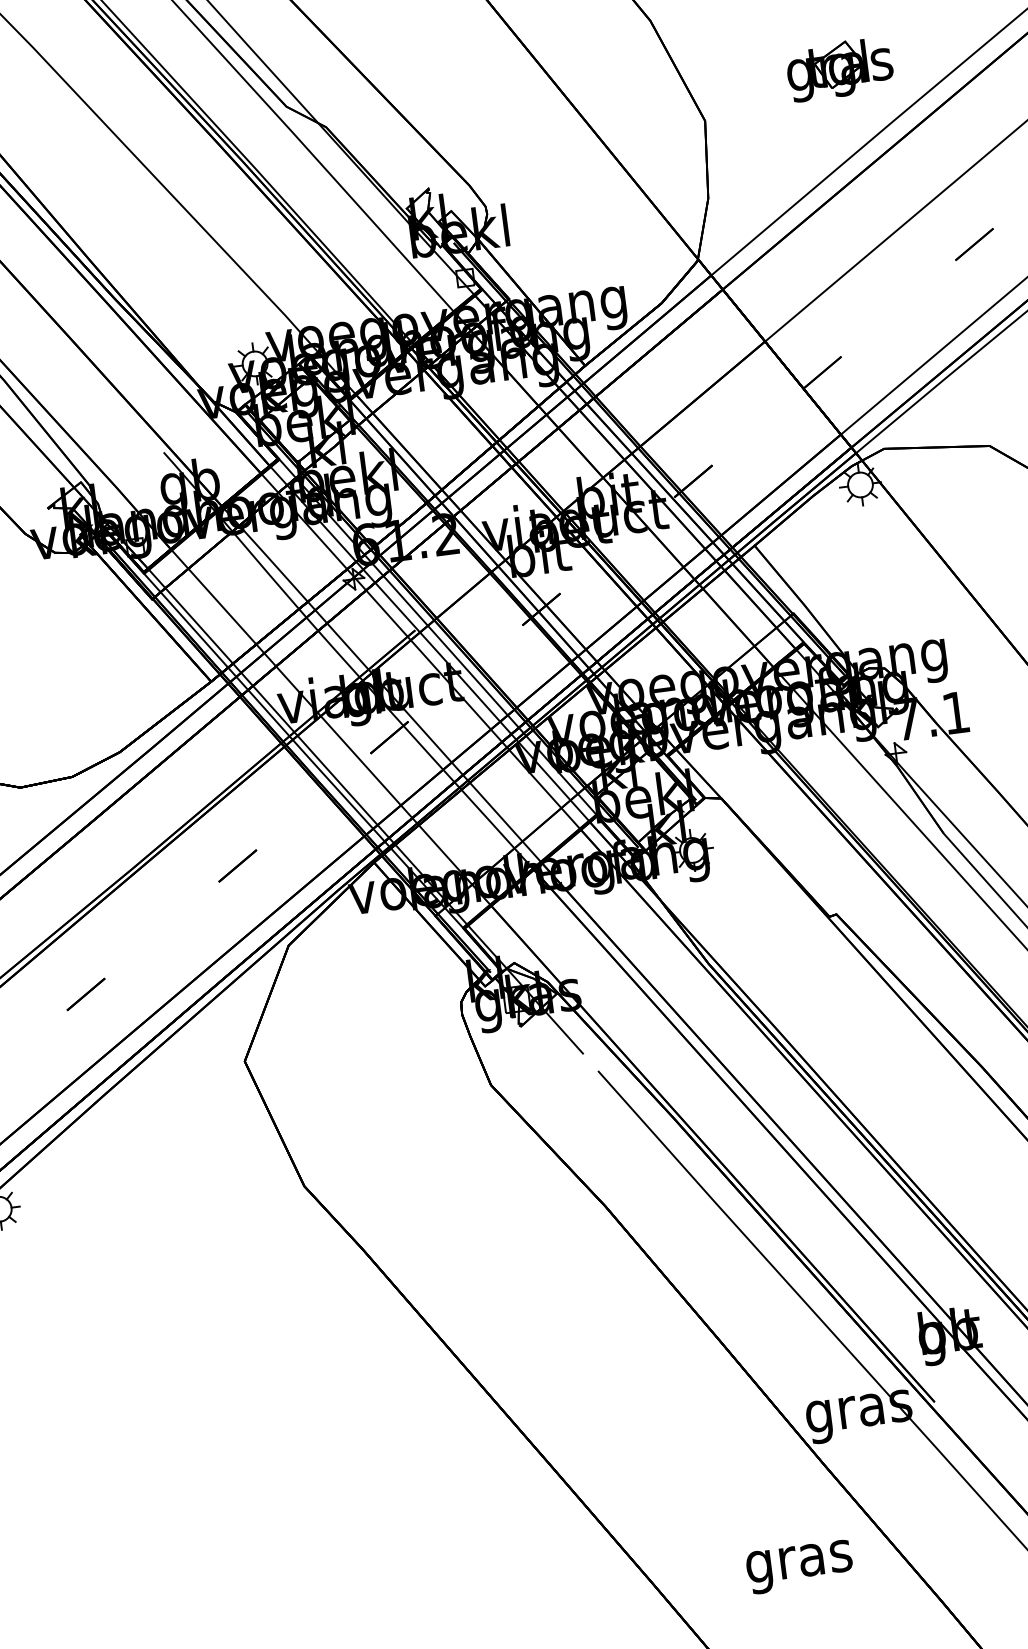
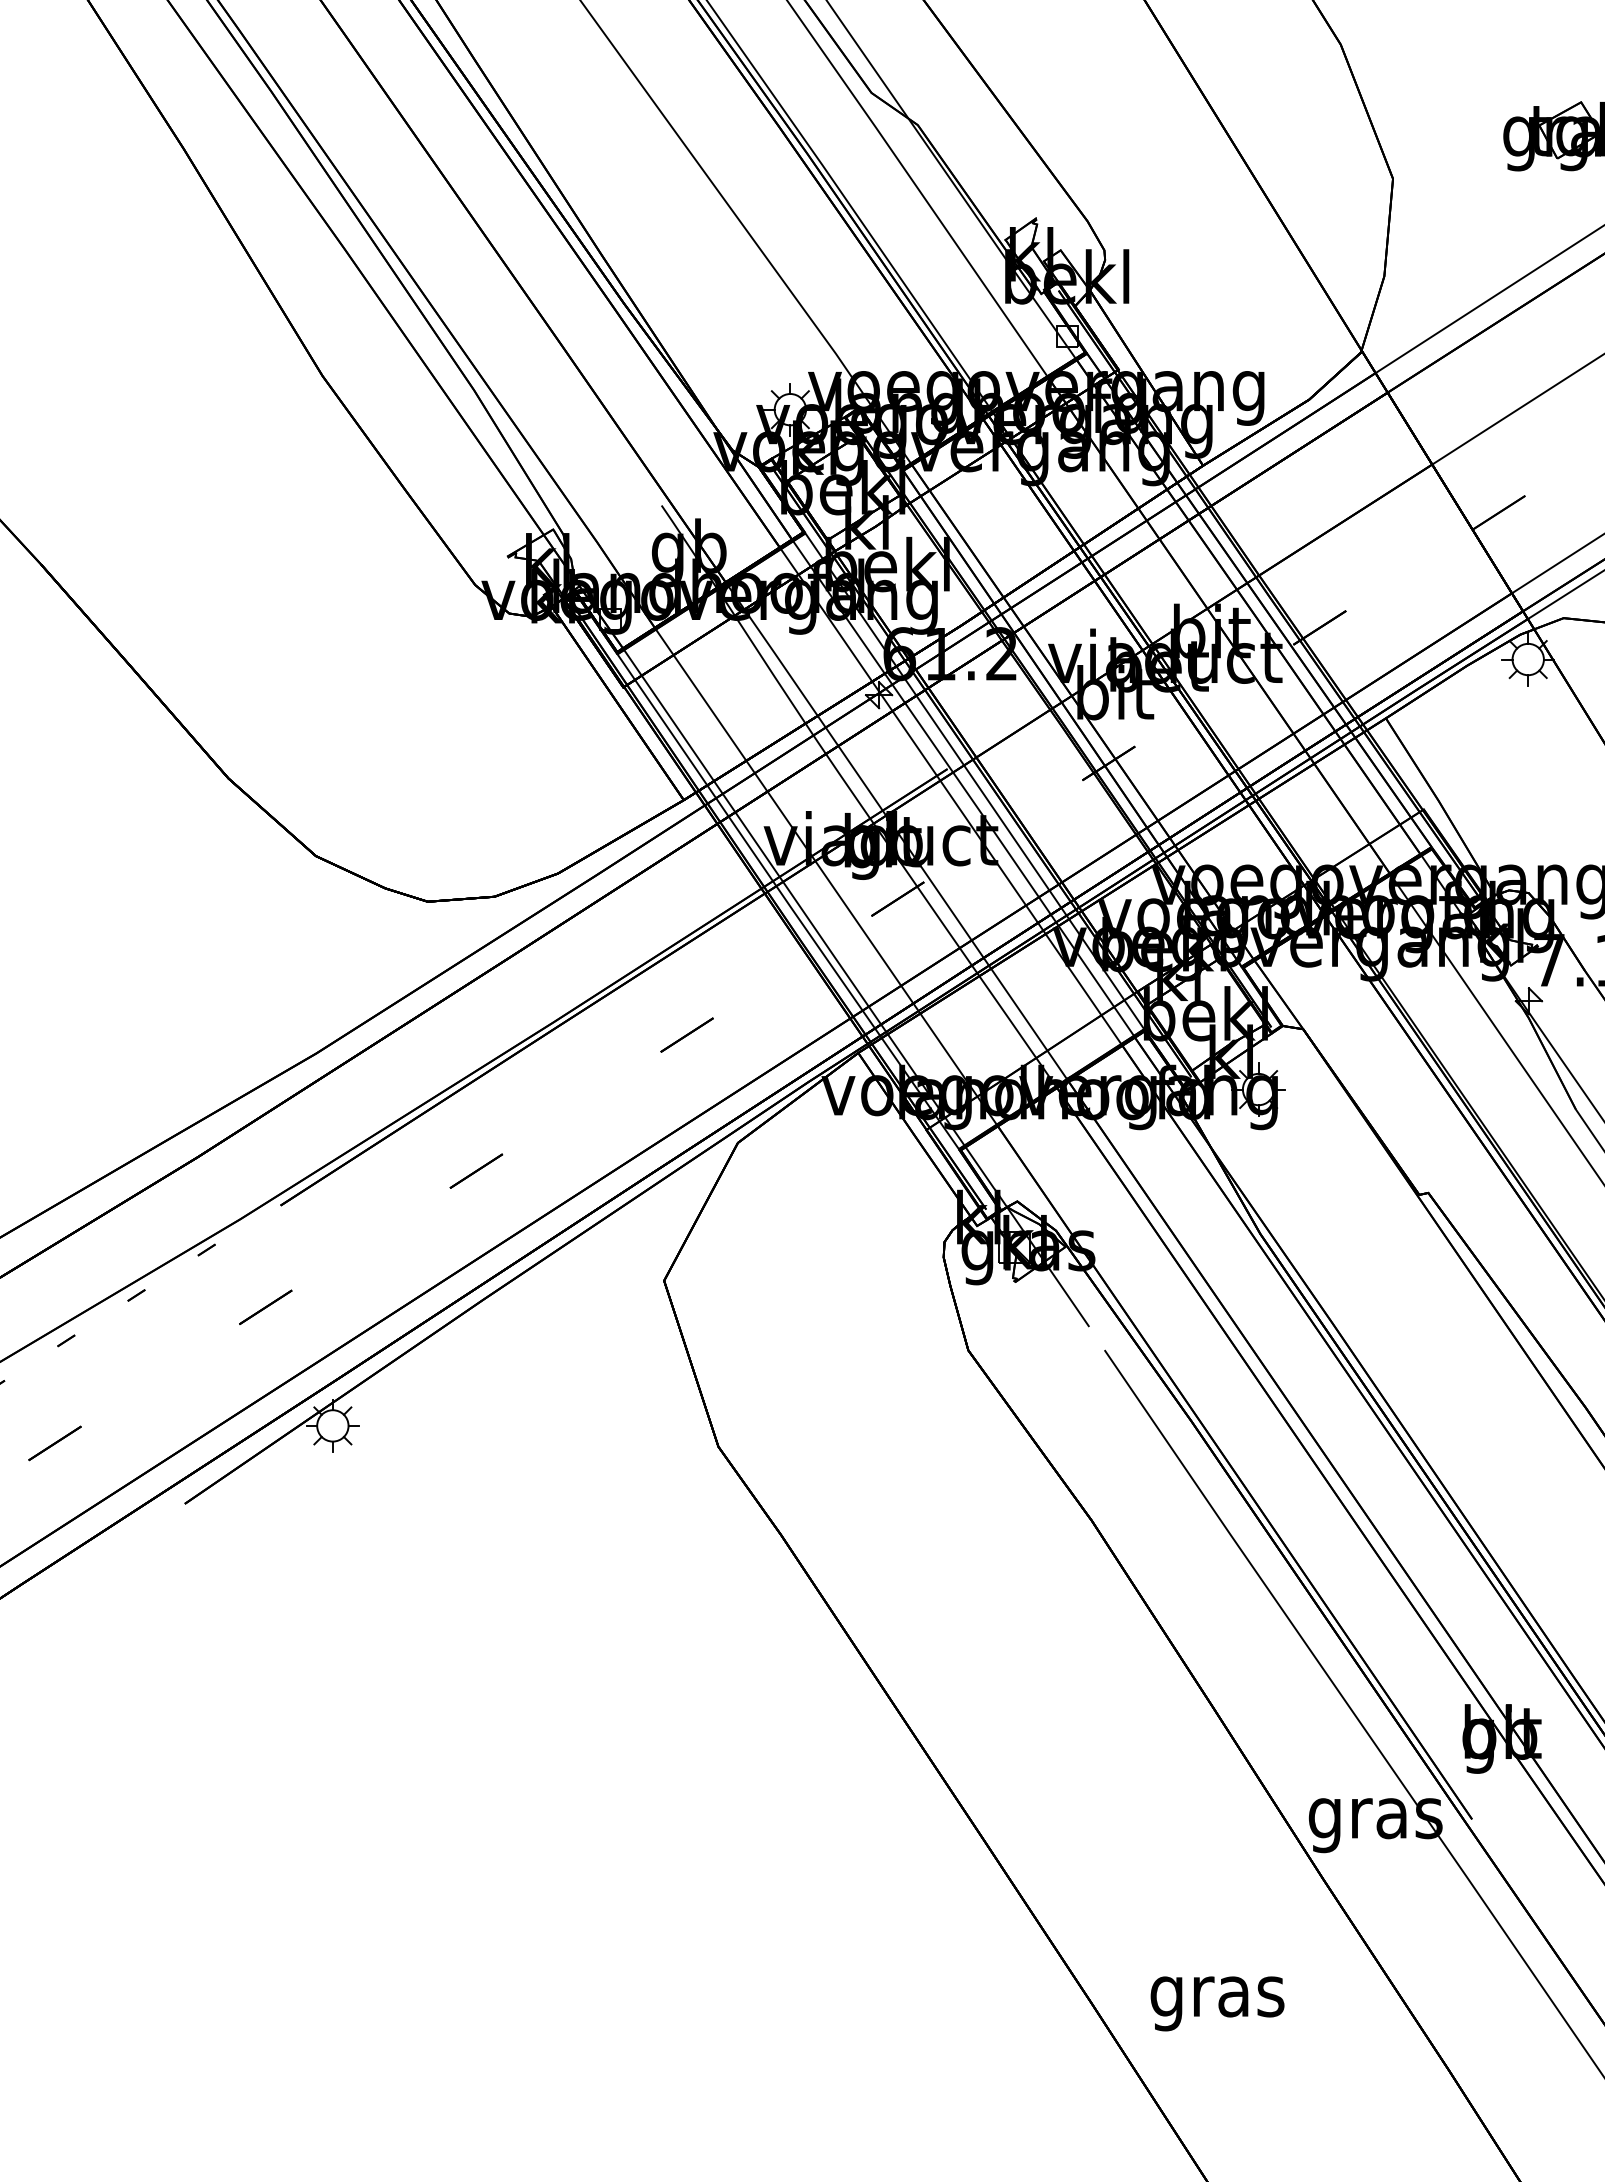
text: (799, 1566) -> (1217, 2003), moved

